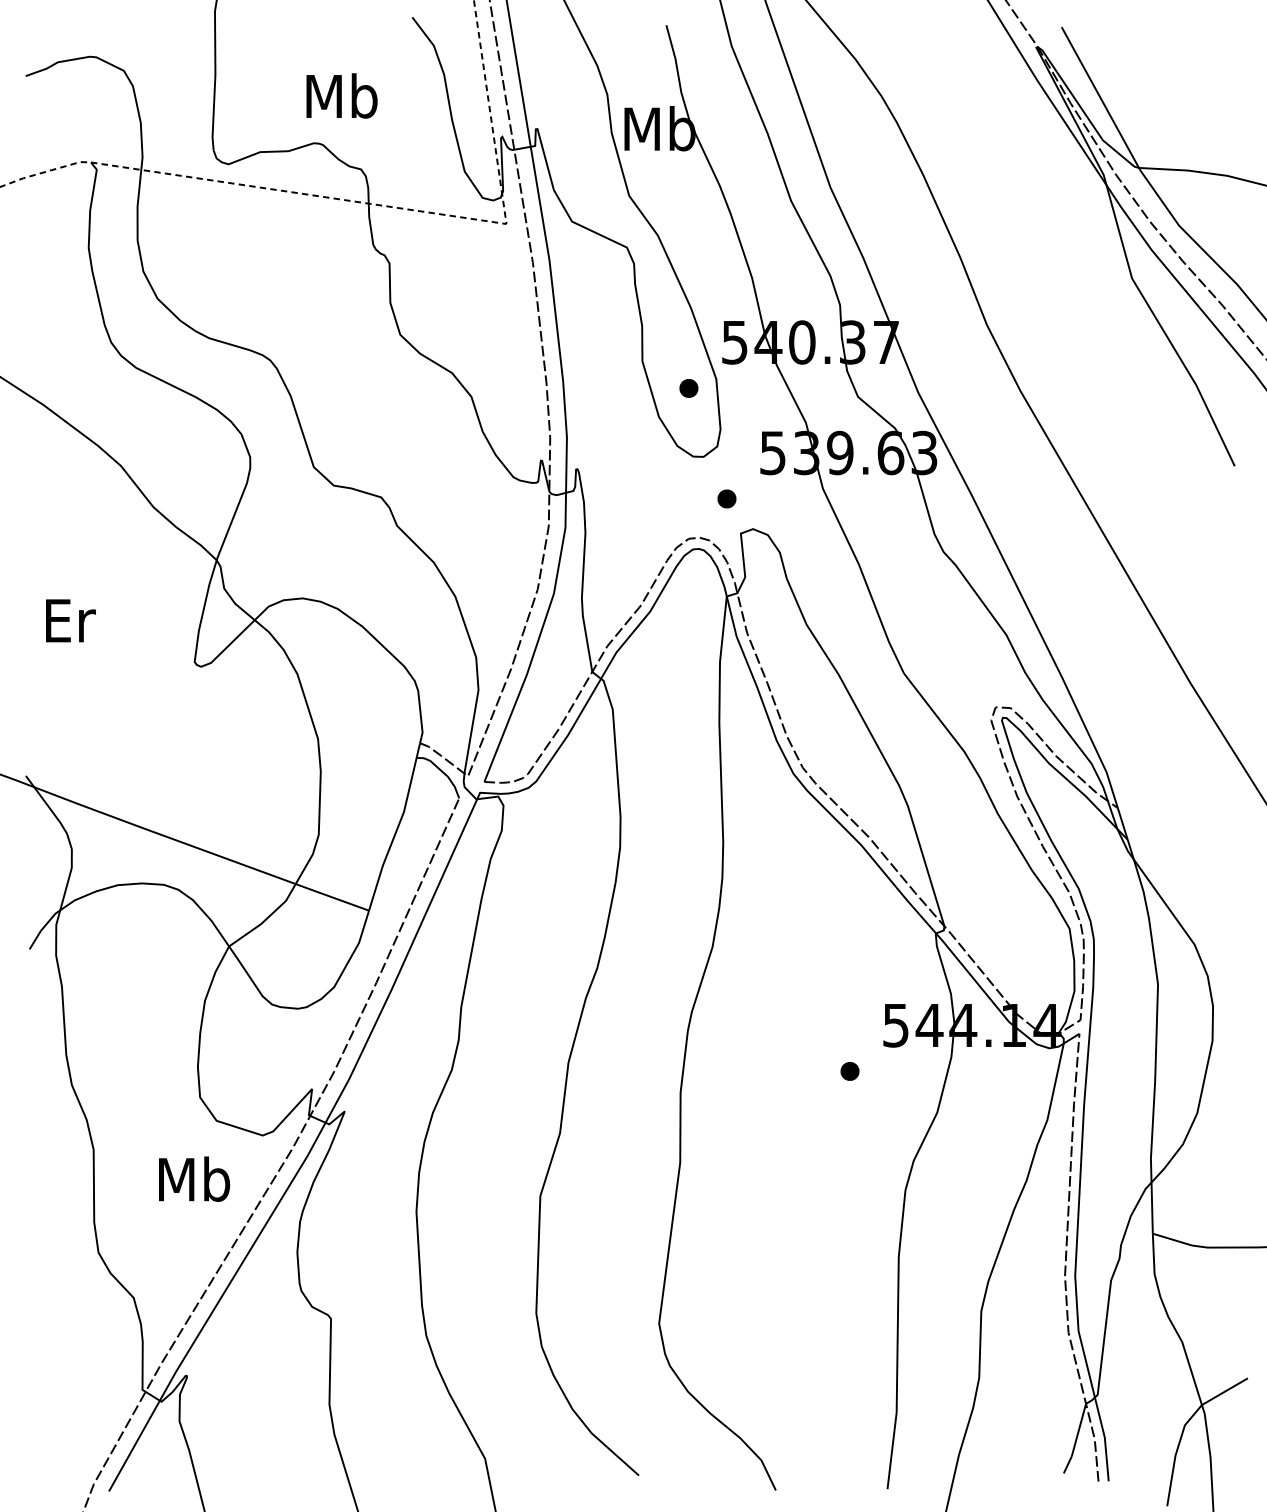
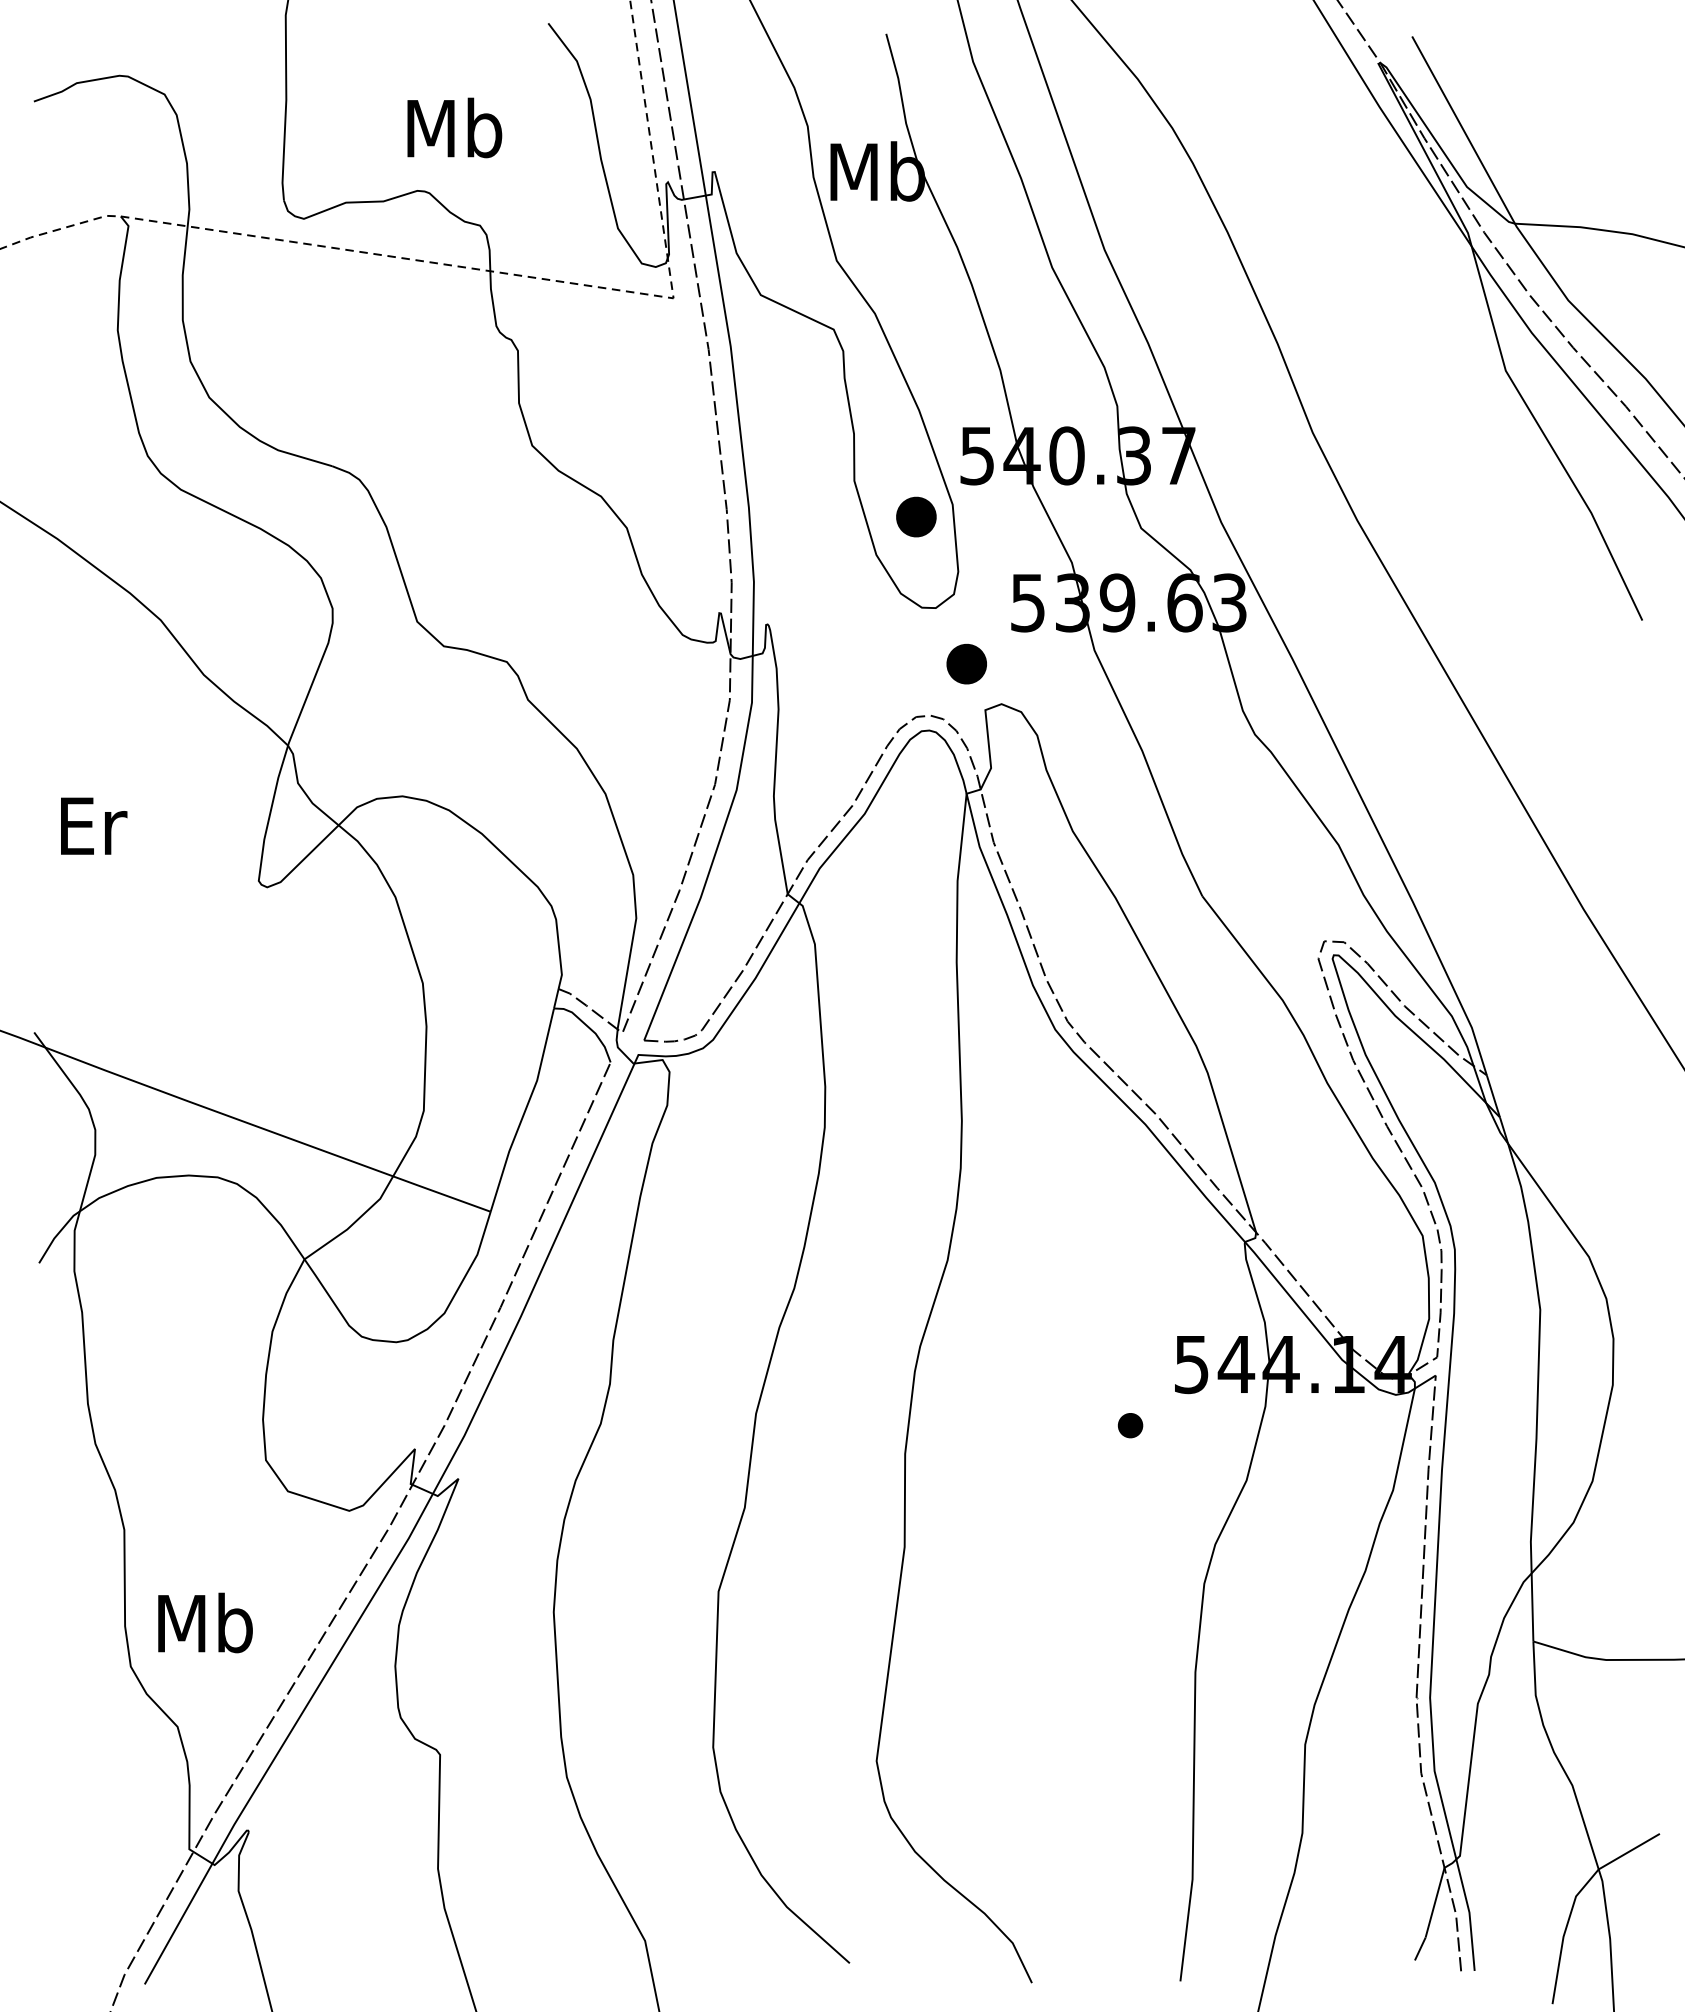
part: (688, 388) -> (915, 516), size x1.6
part: (726, 498) -> (966, 663), size x1.6
text: (194, 1178) -> (205, 1622), moved

